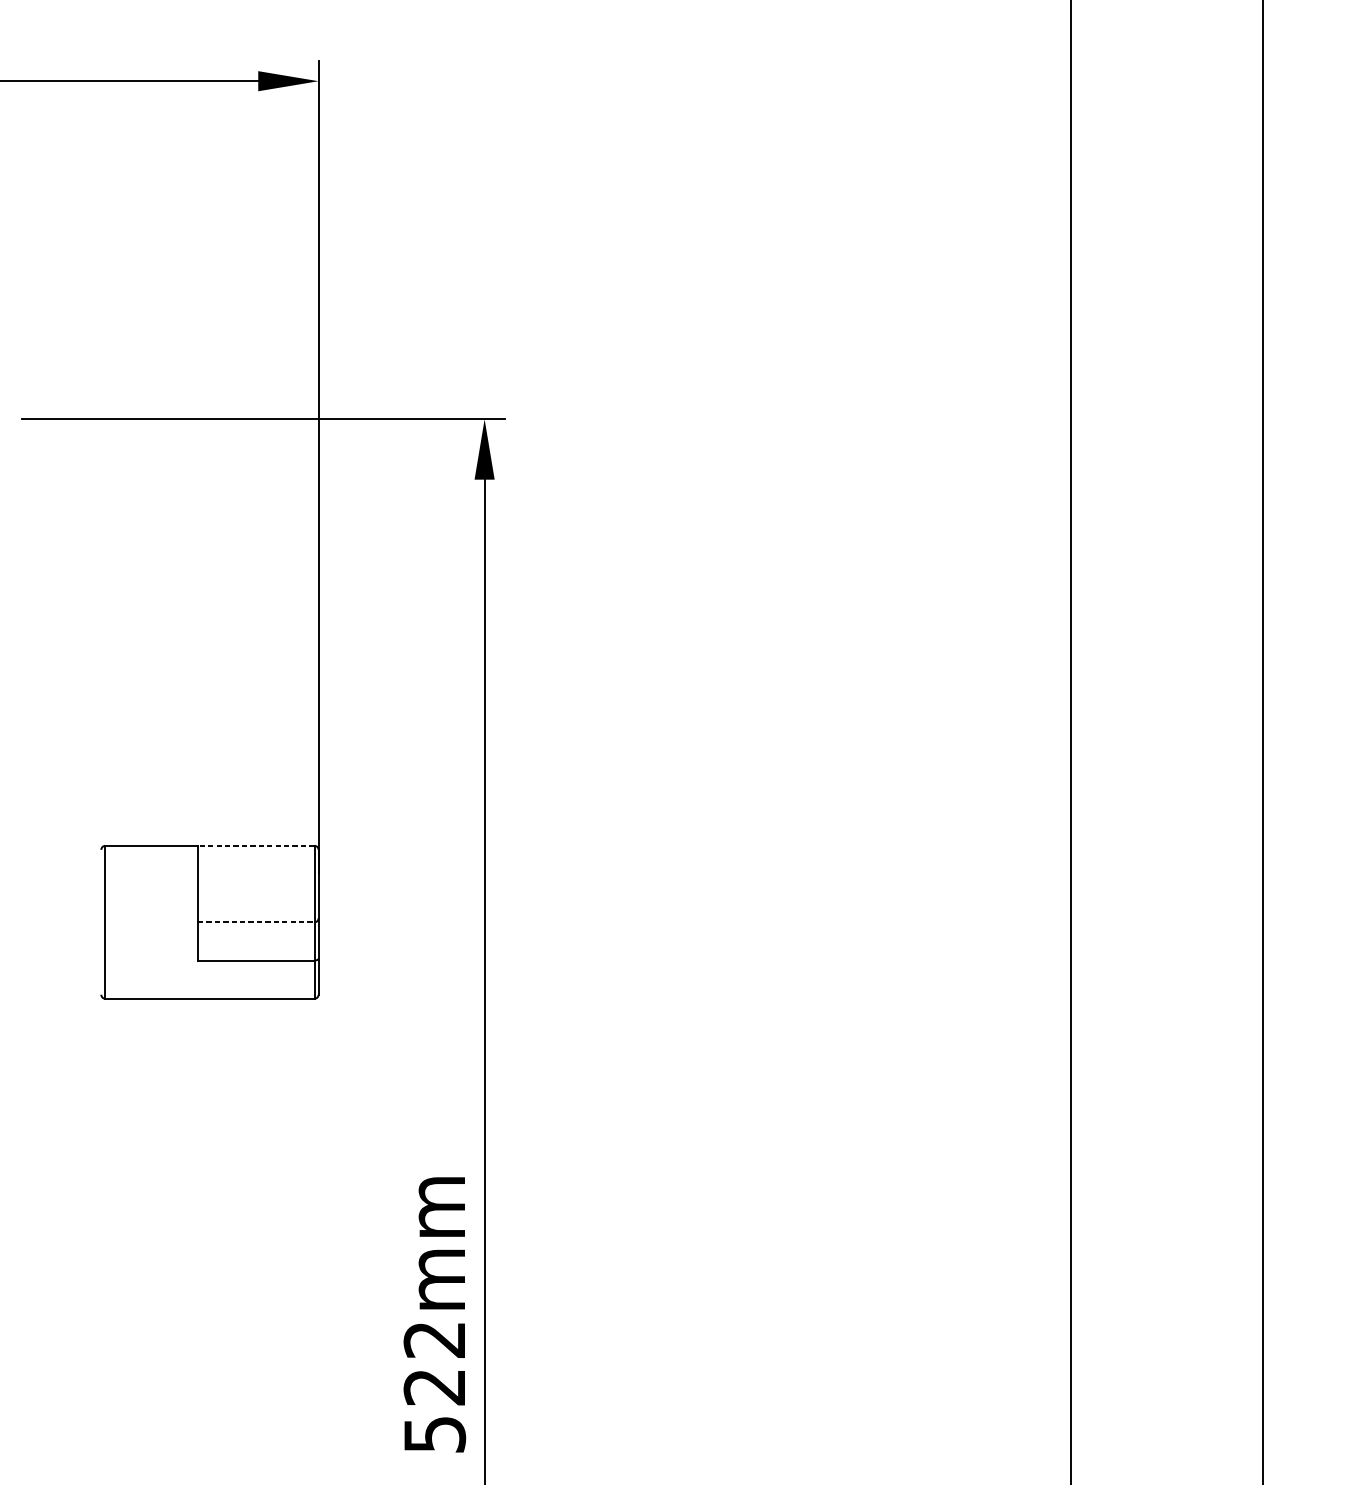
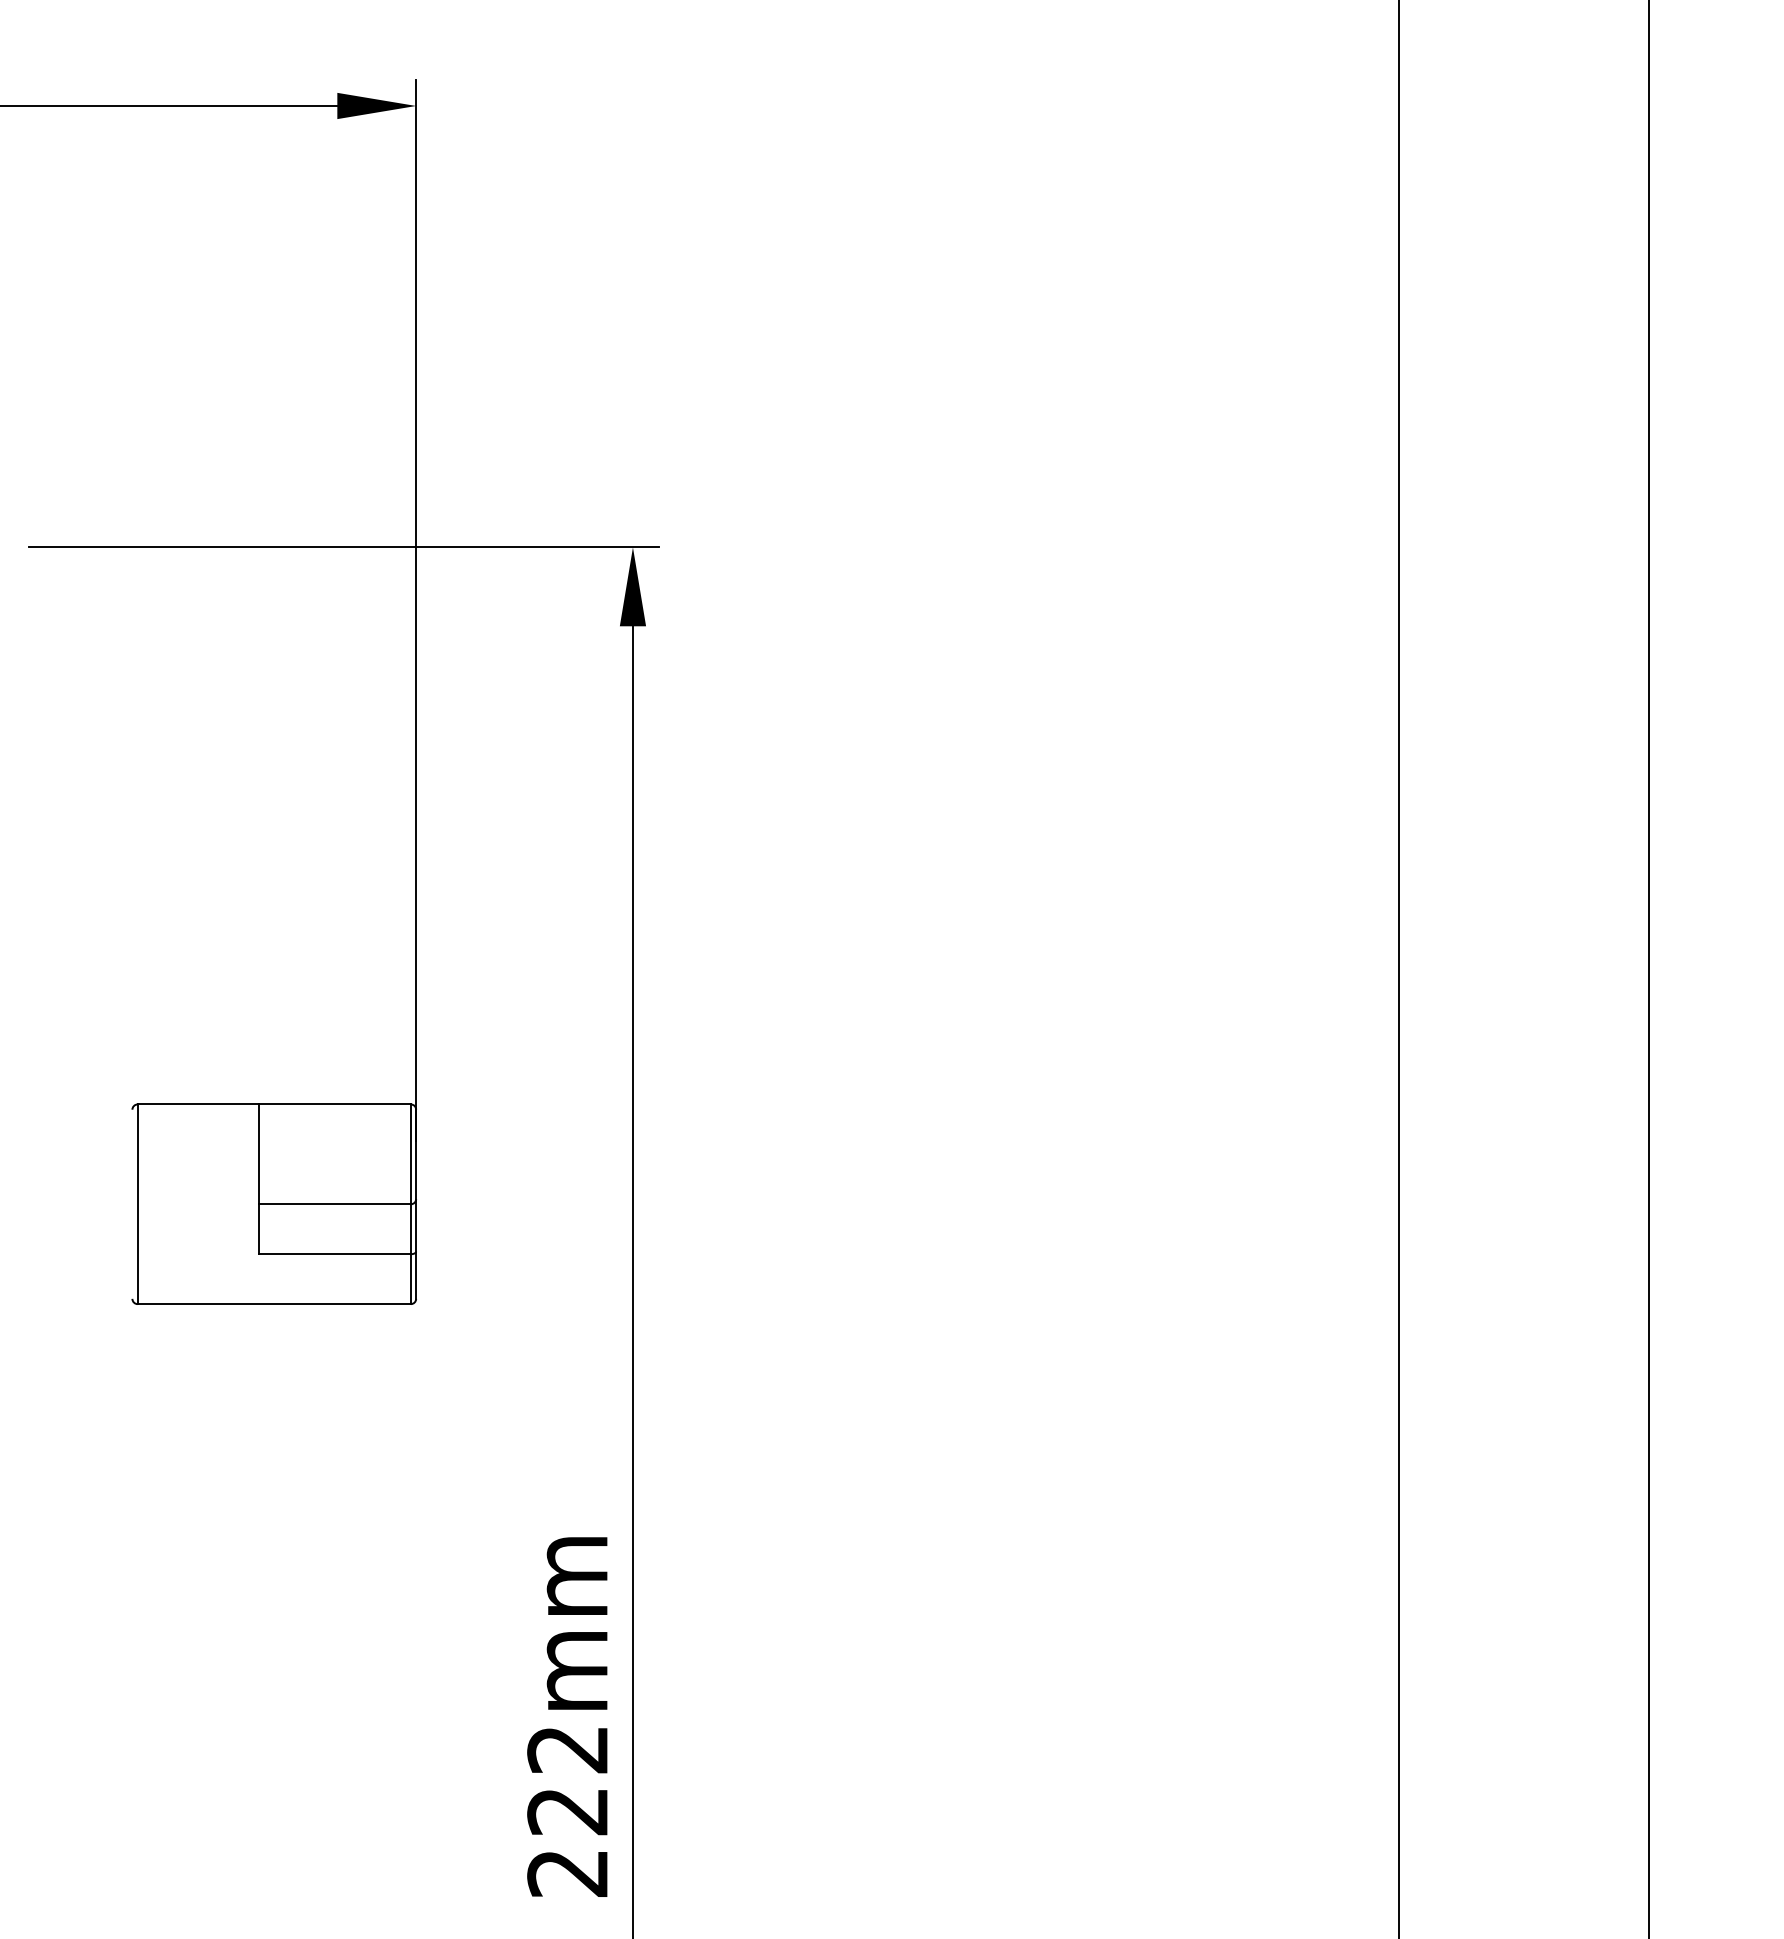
line: (256, 845) -> (334, 1104), dashed -> solid
line: (256, 922) -> (335, 1204), dashed -> solid
text: (434, 1434) -> (567, 1873), 522mm -> 222mm

